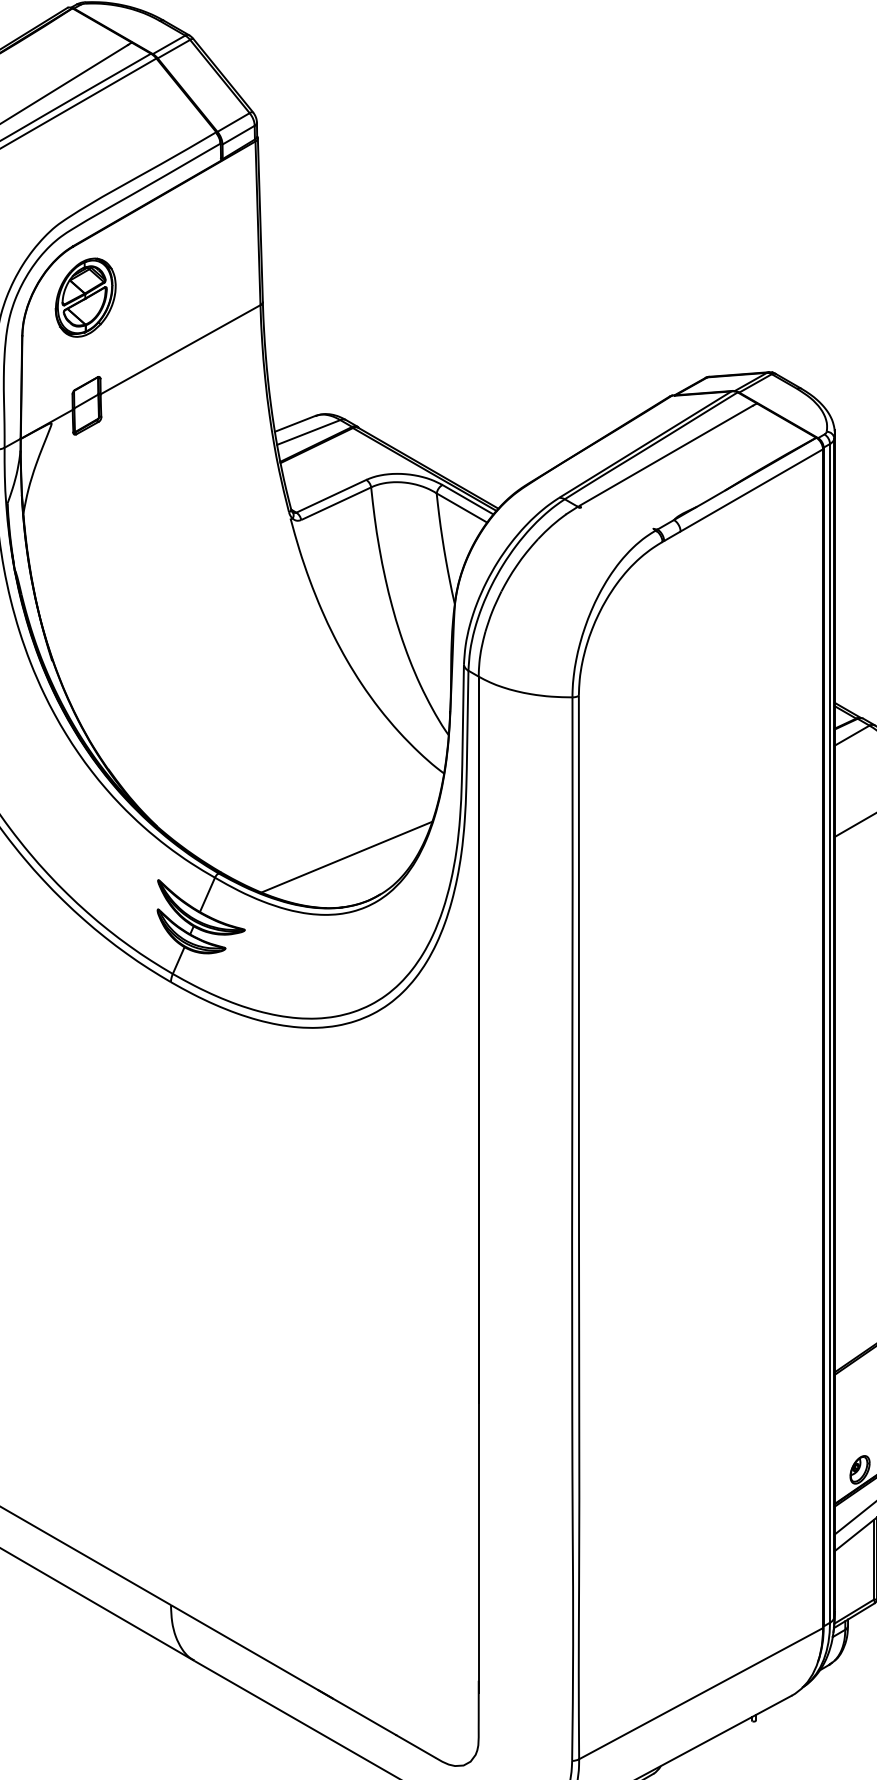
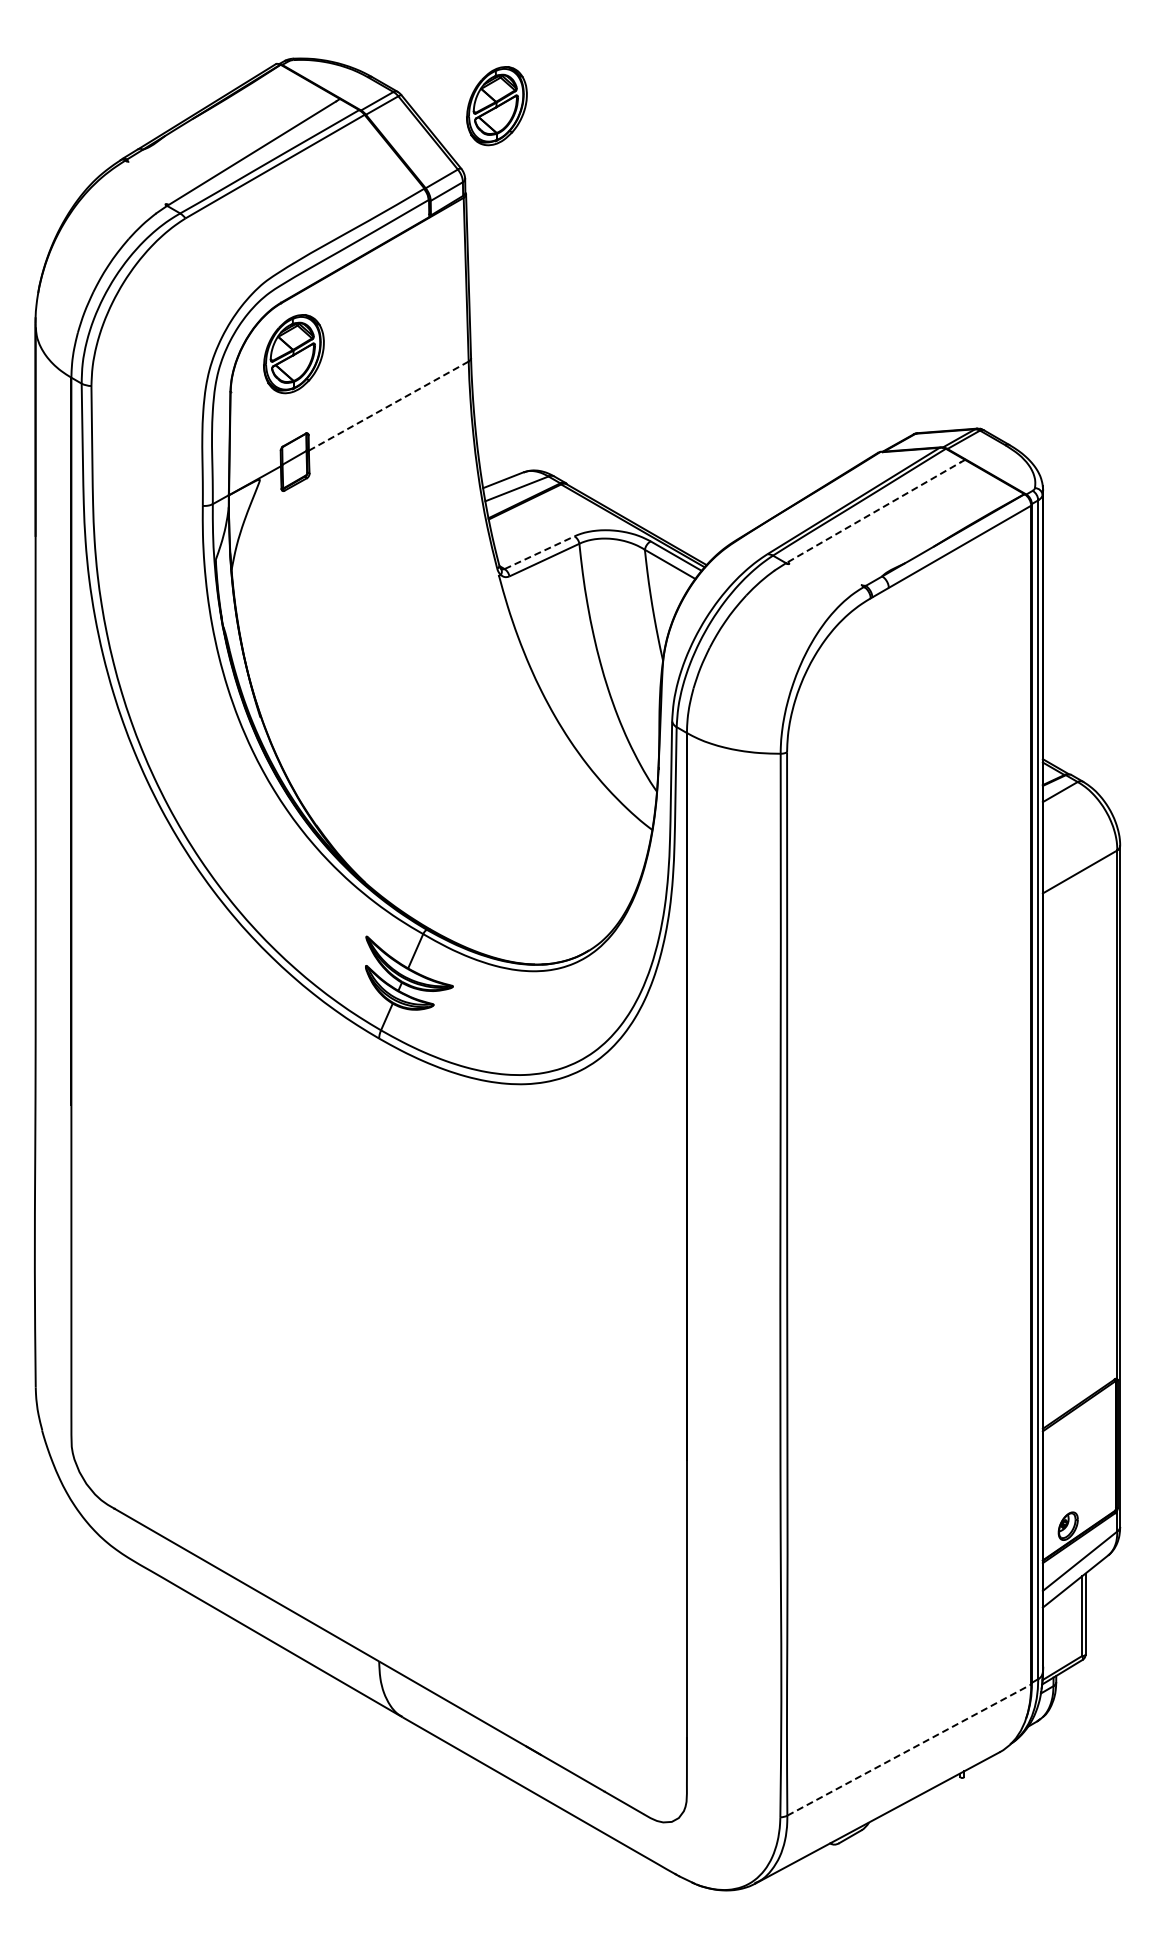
part: (288, 50) -> (496, 106), added
line: (180, 350) -> (388, 406), solid -> dashed
line: (666, 455) -> (874, 511), solid -> dashed
line: (331, 496) -> (539, 552), solid -> dashed
line: (346, 857) -> (554, 913), removed
line: (701, 1693) -> (909, 1749), solid -> dashed

